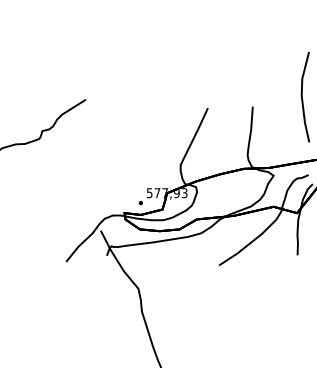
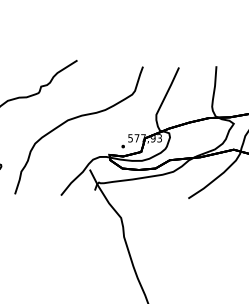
curve: (84, 169) -> (76, 118), added

